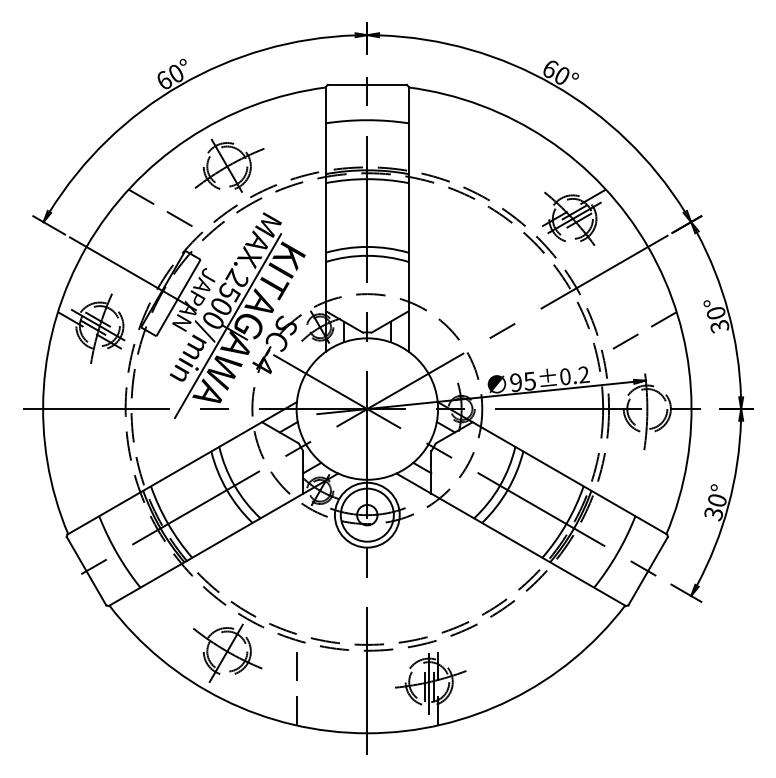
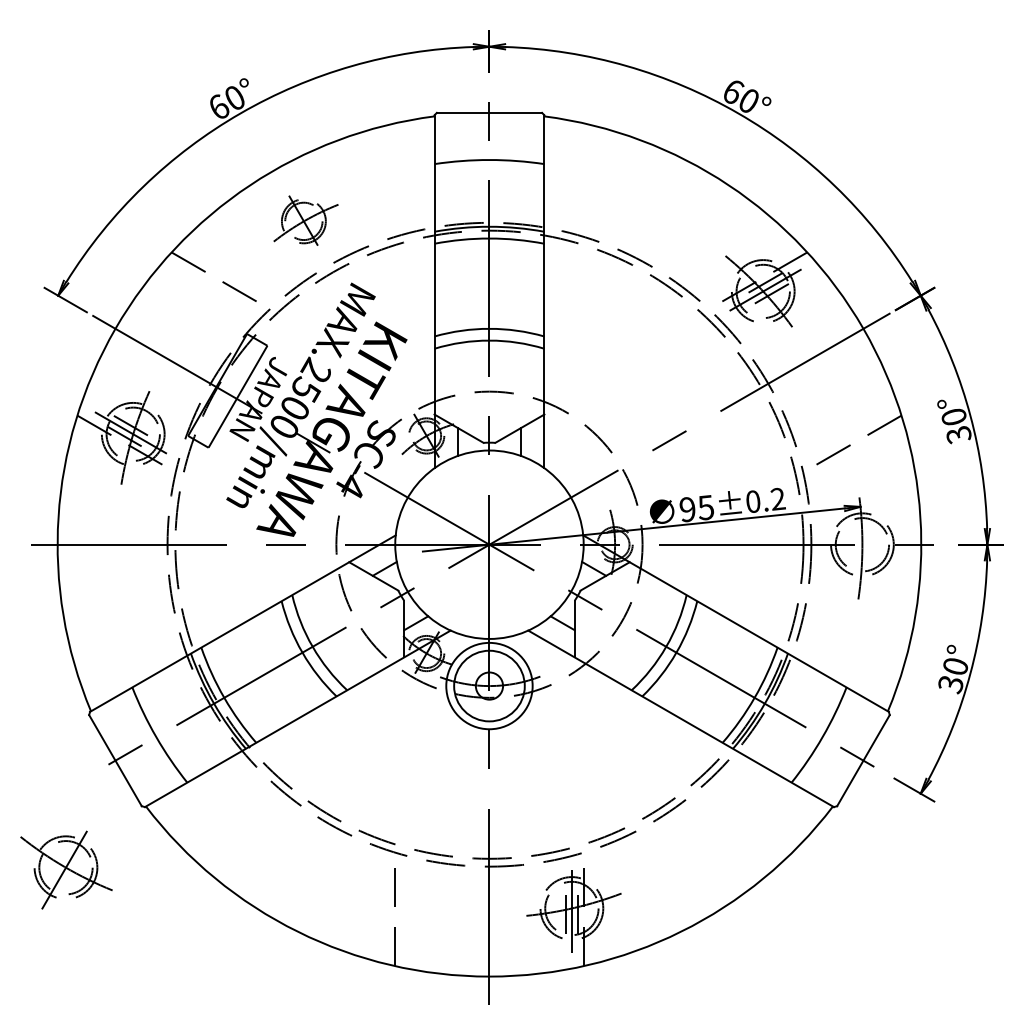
part: (229, 165) -> (305, 220), size x0.7
line: (227, 325) -> (303, 433), removed
part: (227, 652) -> (66, 869), moved

